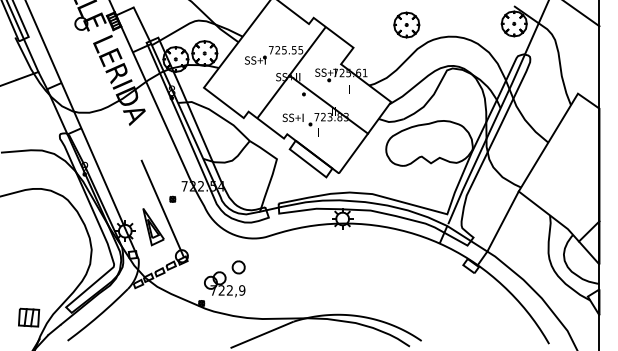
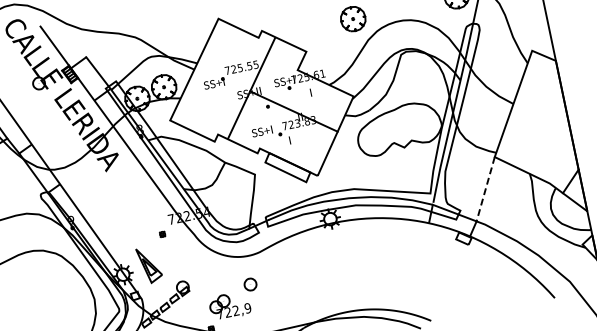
line: (162, 208) -> (154, 245), removed
line: (503, 221) -> (486, 189), solid -> dashed
part: (238, 267) -> (250, 284), moved

